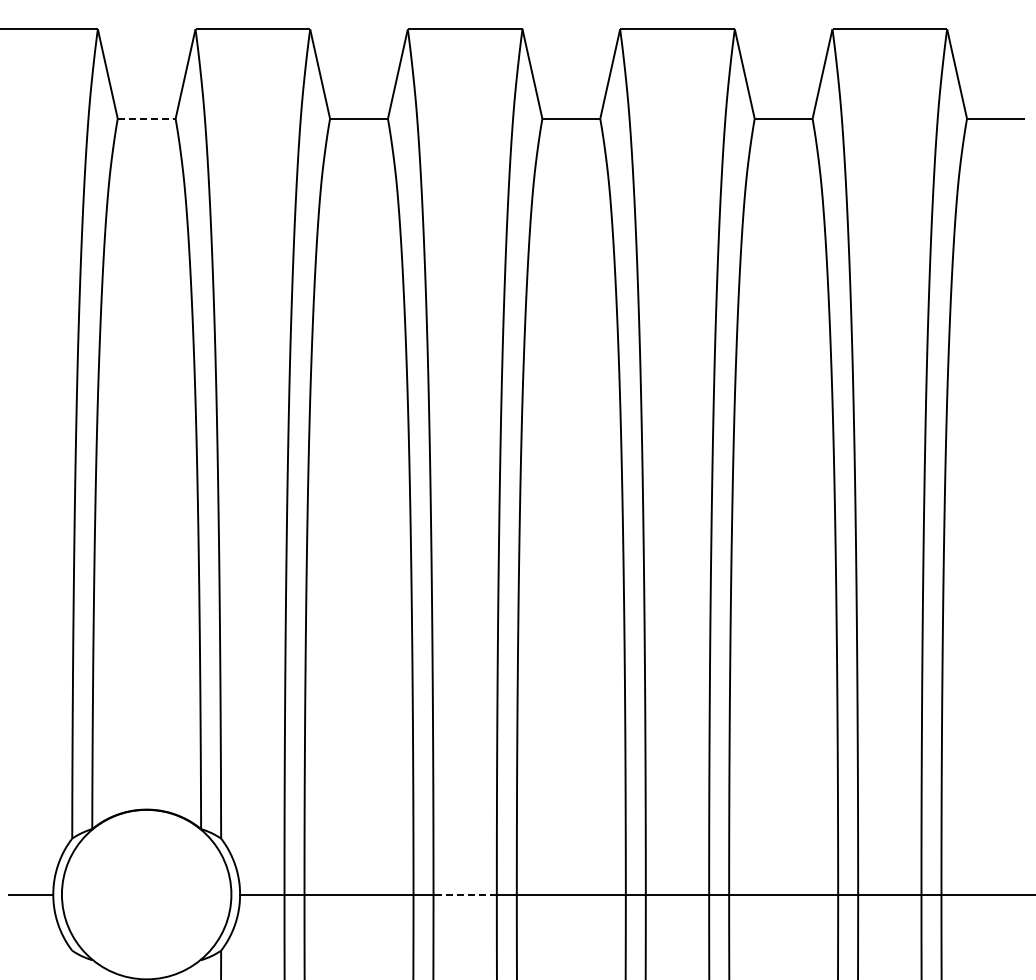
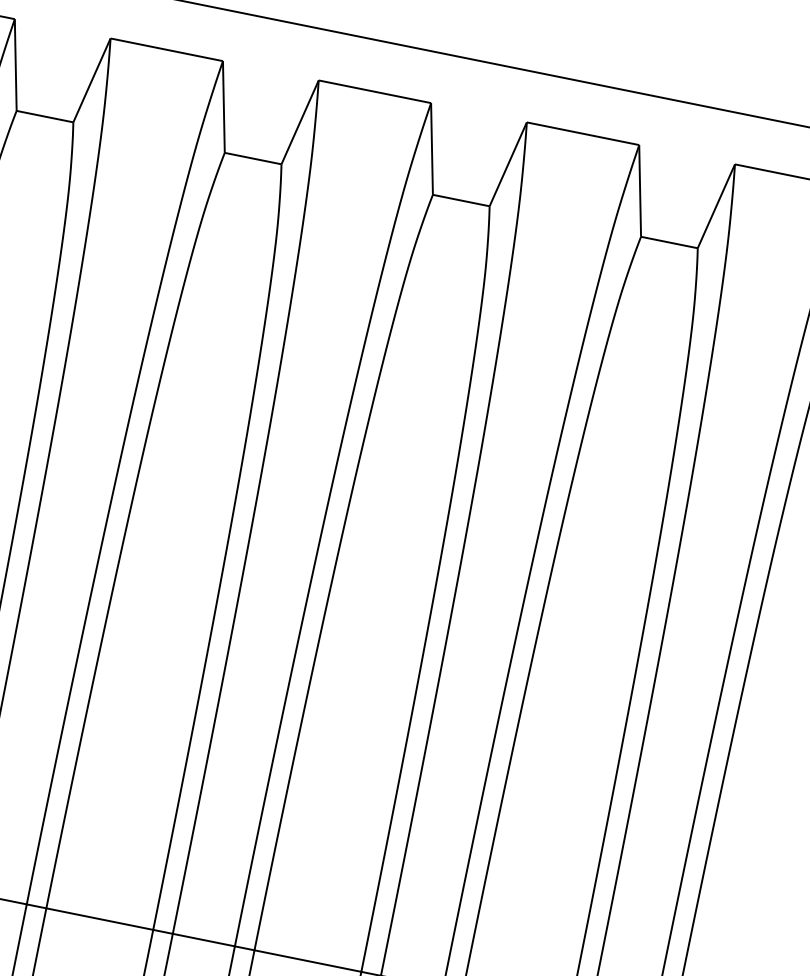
line: (147, 118) -> (45, 116), dashed -> solid
line: (465, 894) -> (204, 940), dashed -> solid

